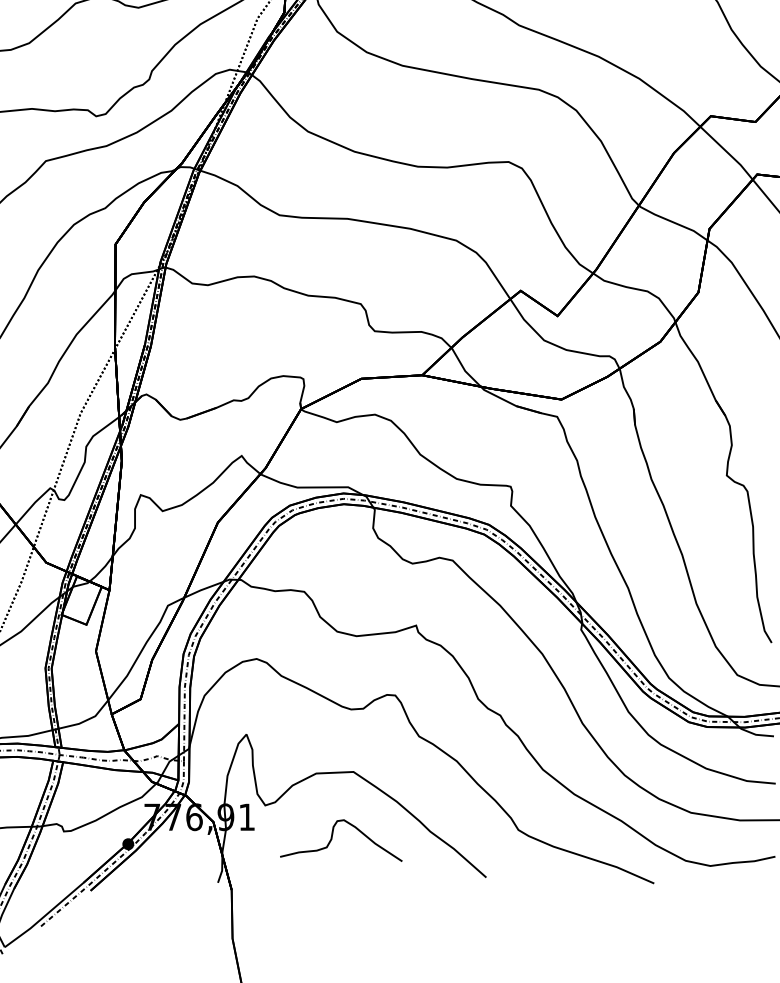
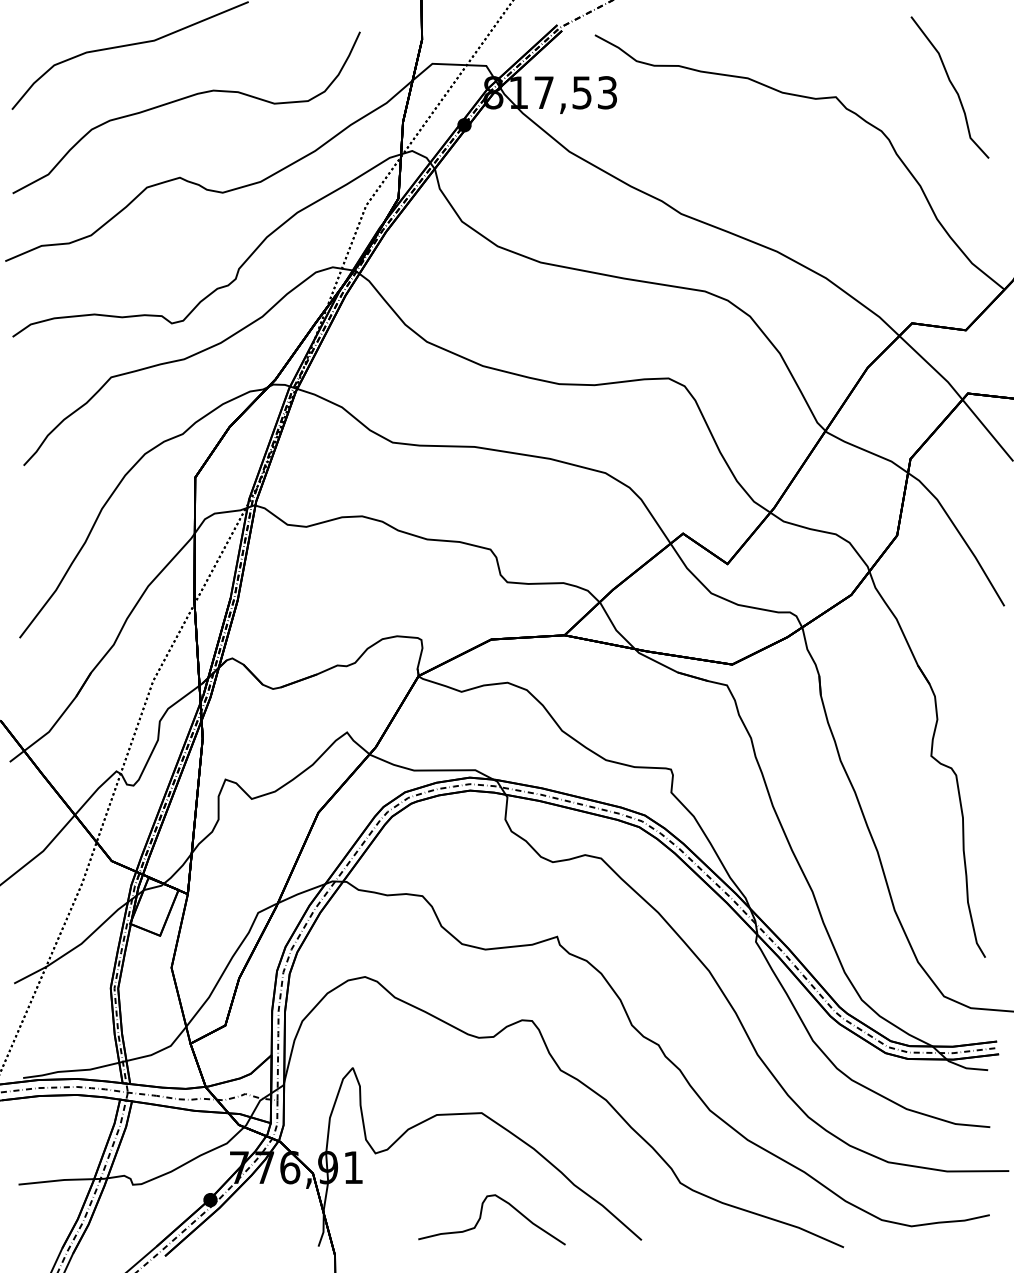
curve: (332, 838) -> (481, 1217), moved

